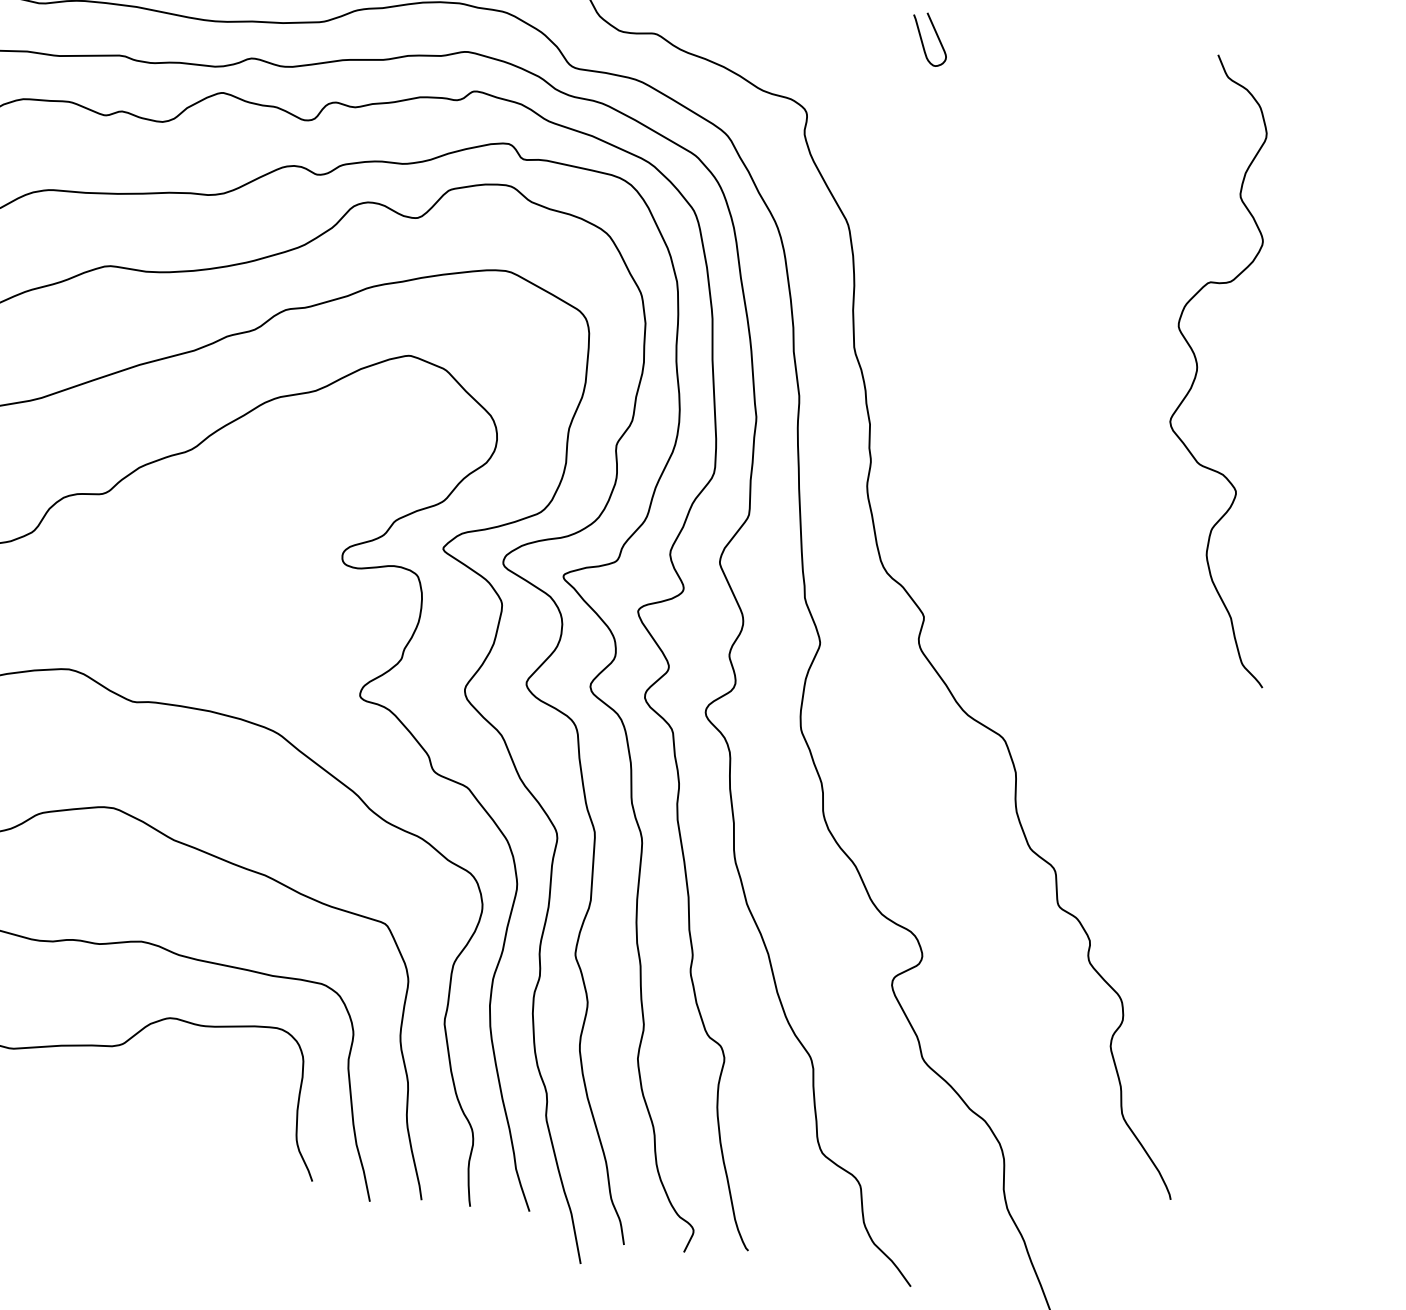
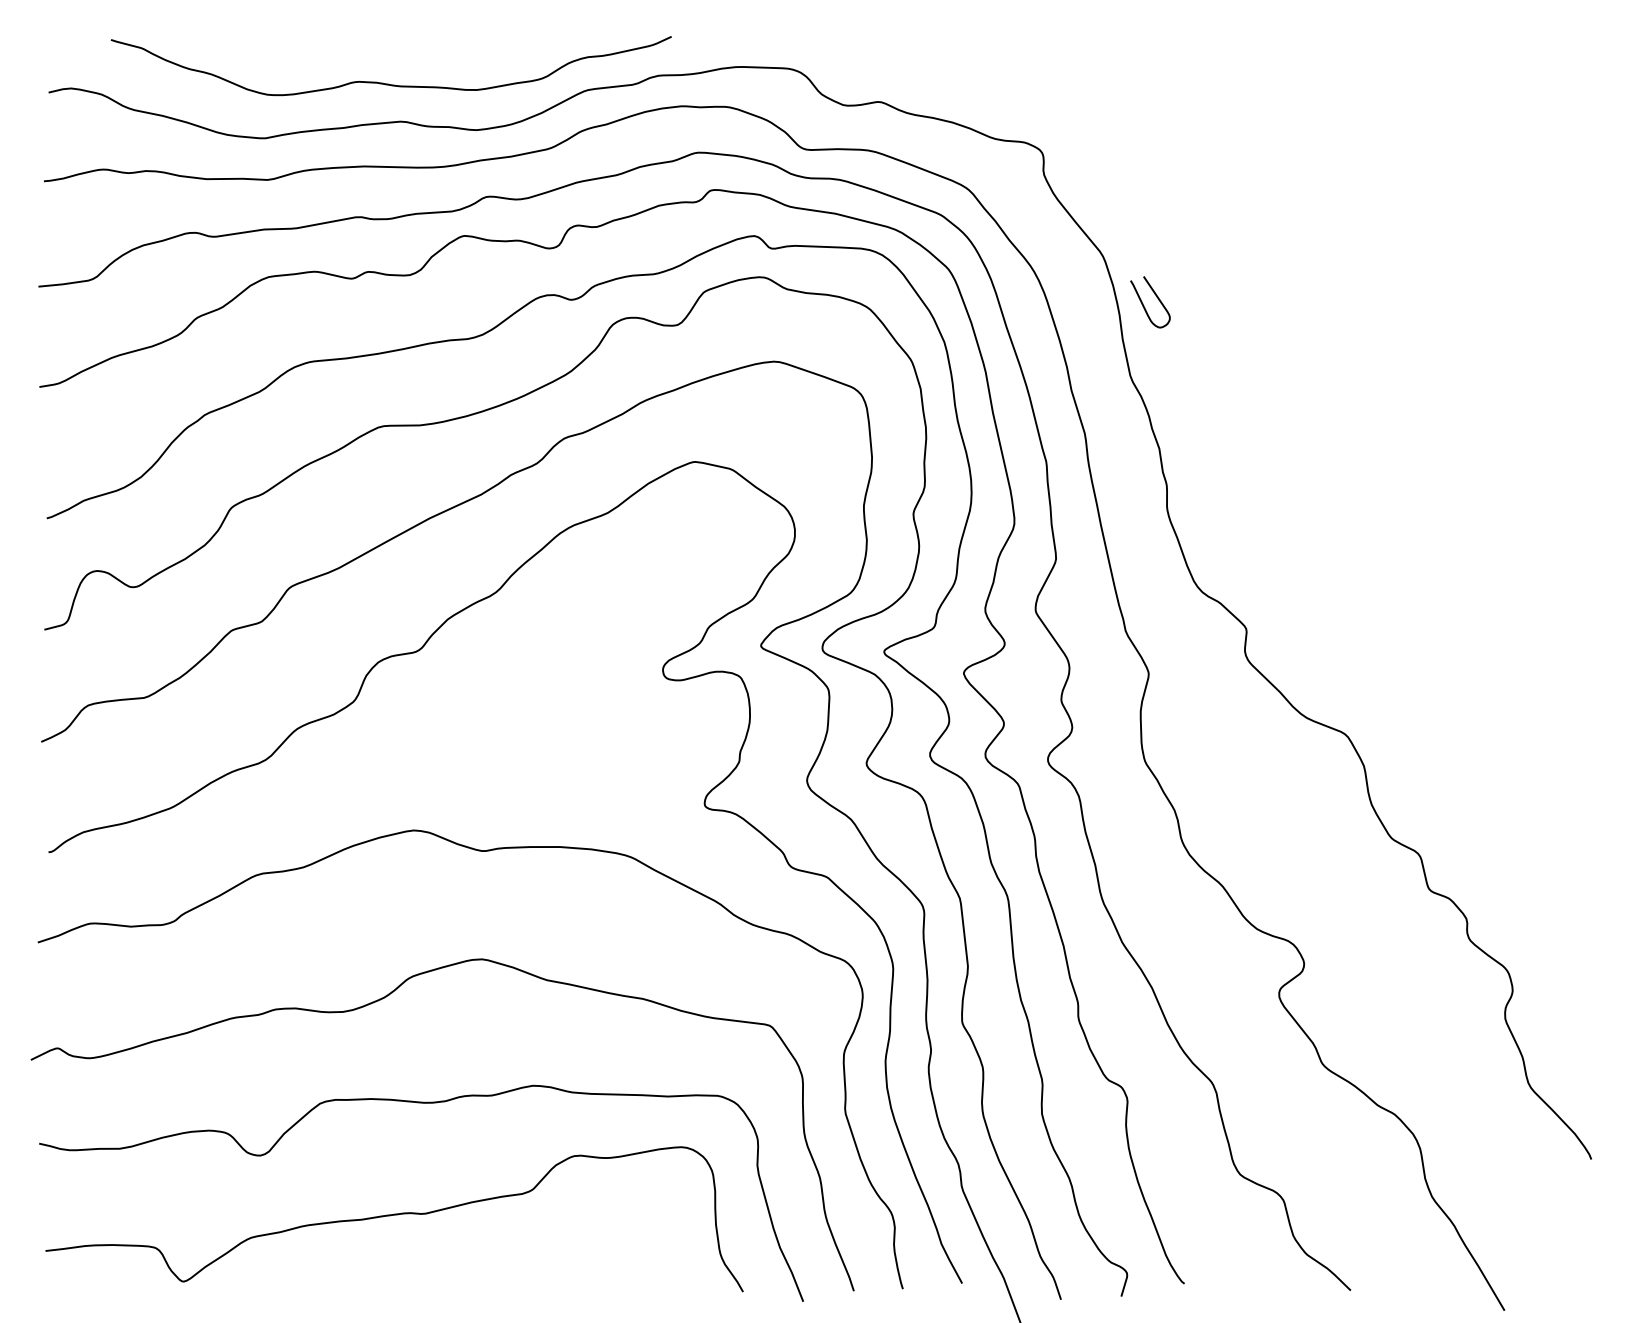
curve: (923, 41) -> (1144, 305), moved
curve: (1198, 366) -> (1472, 334), removed

